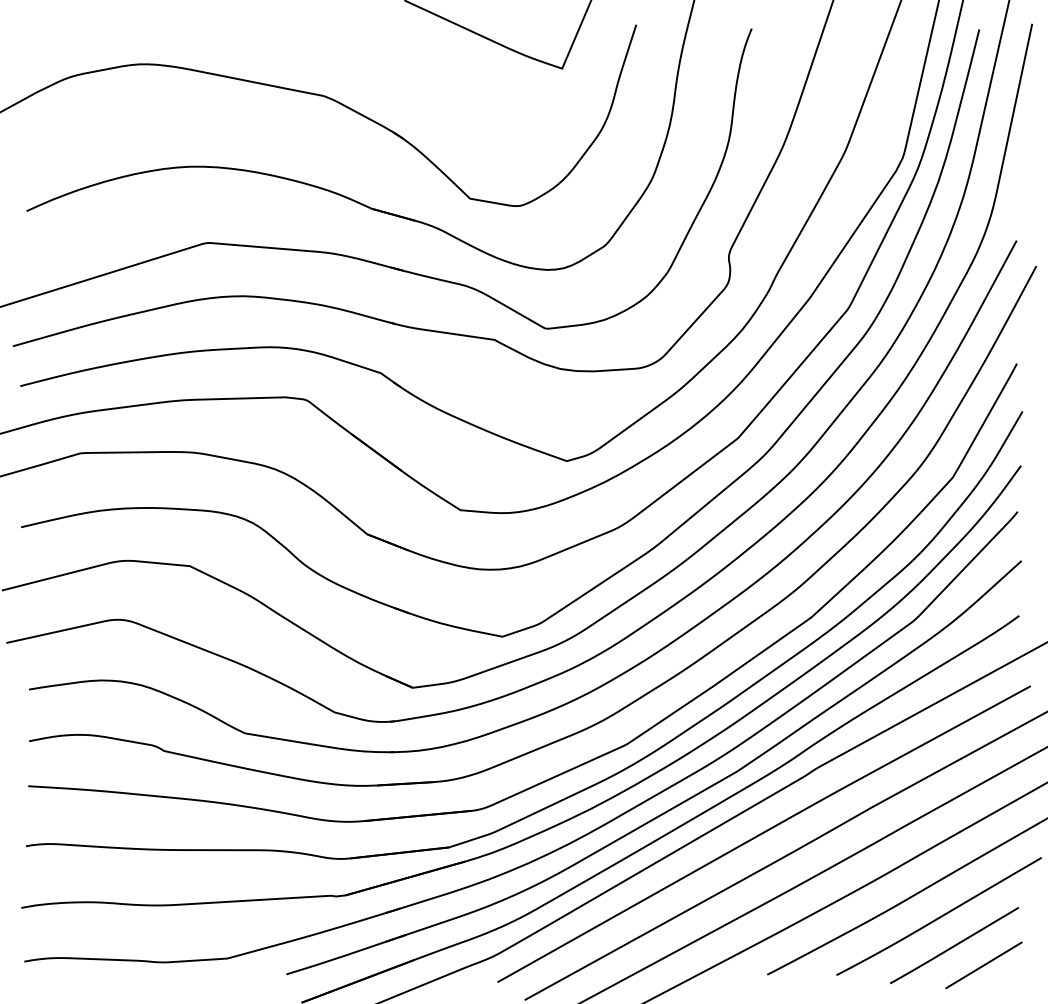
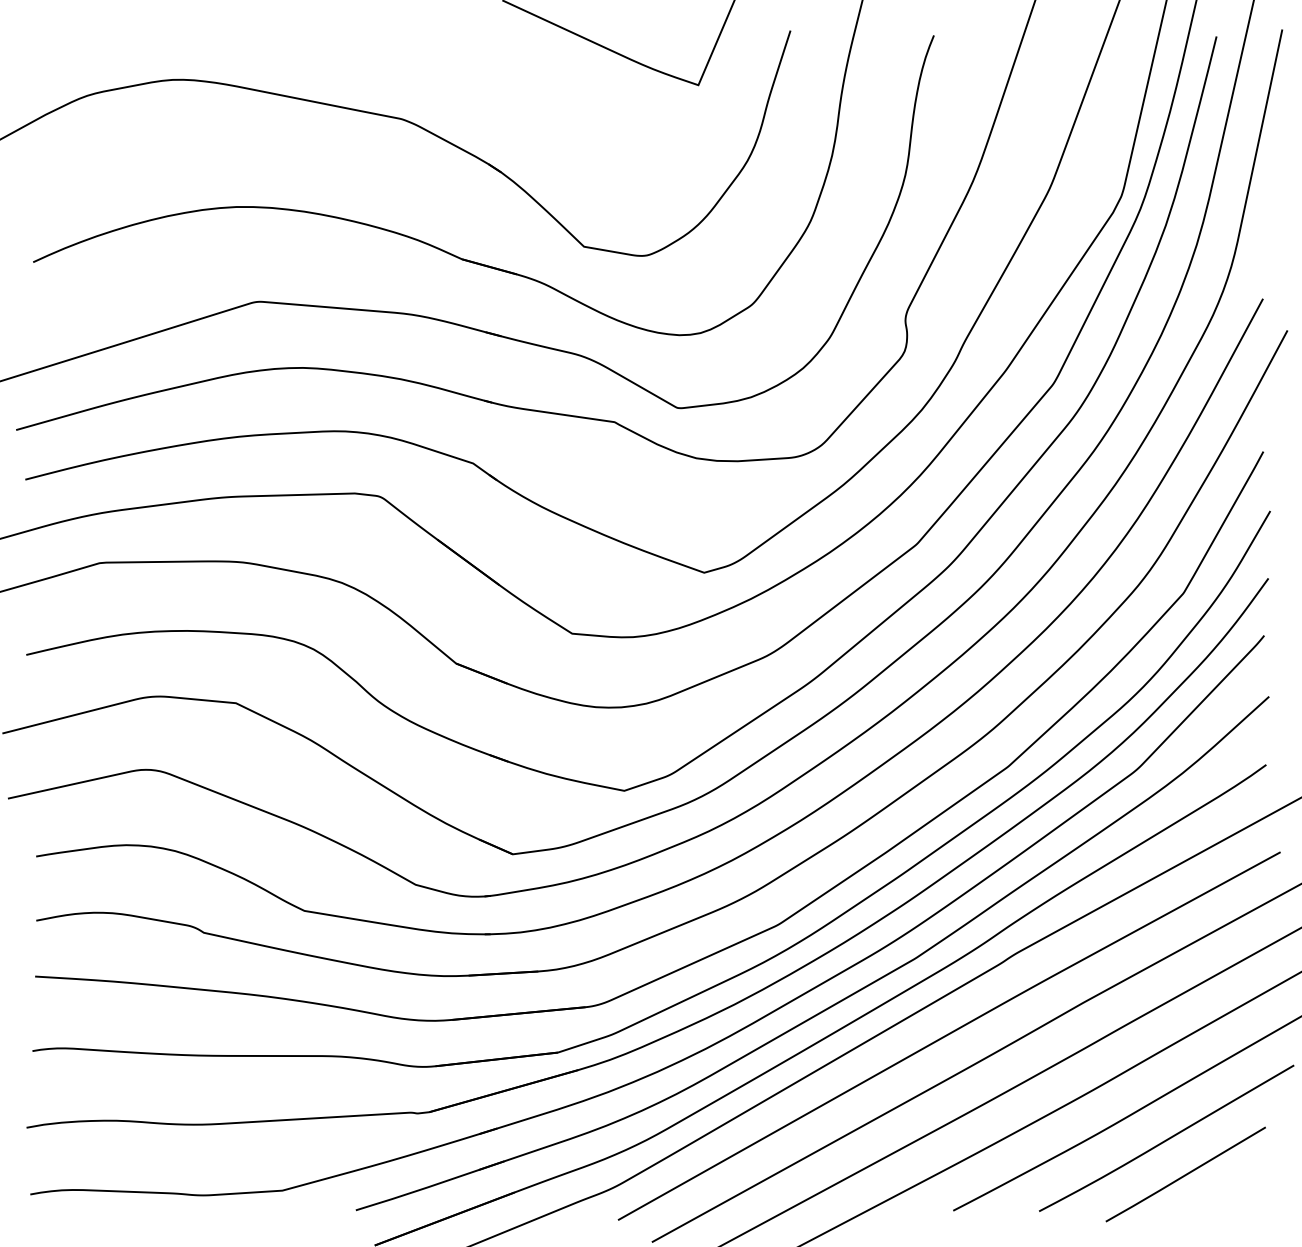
line: (983, 965) -> (1221, 1199), removed

